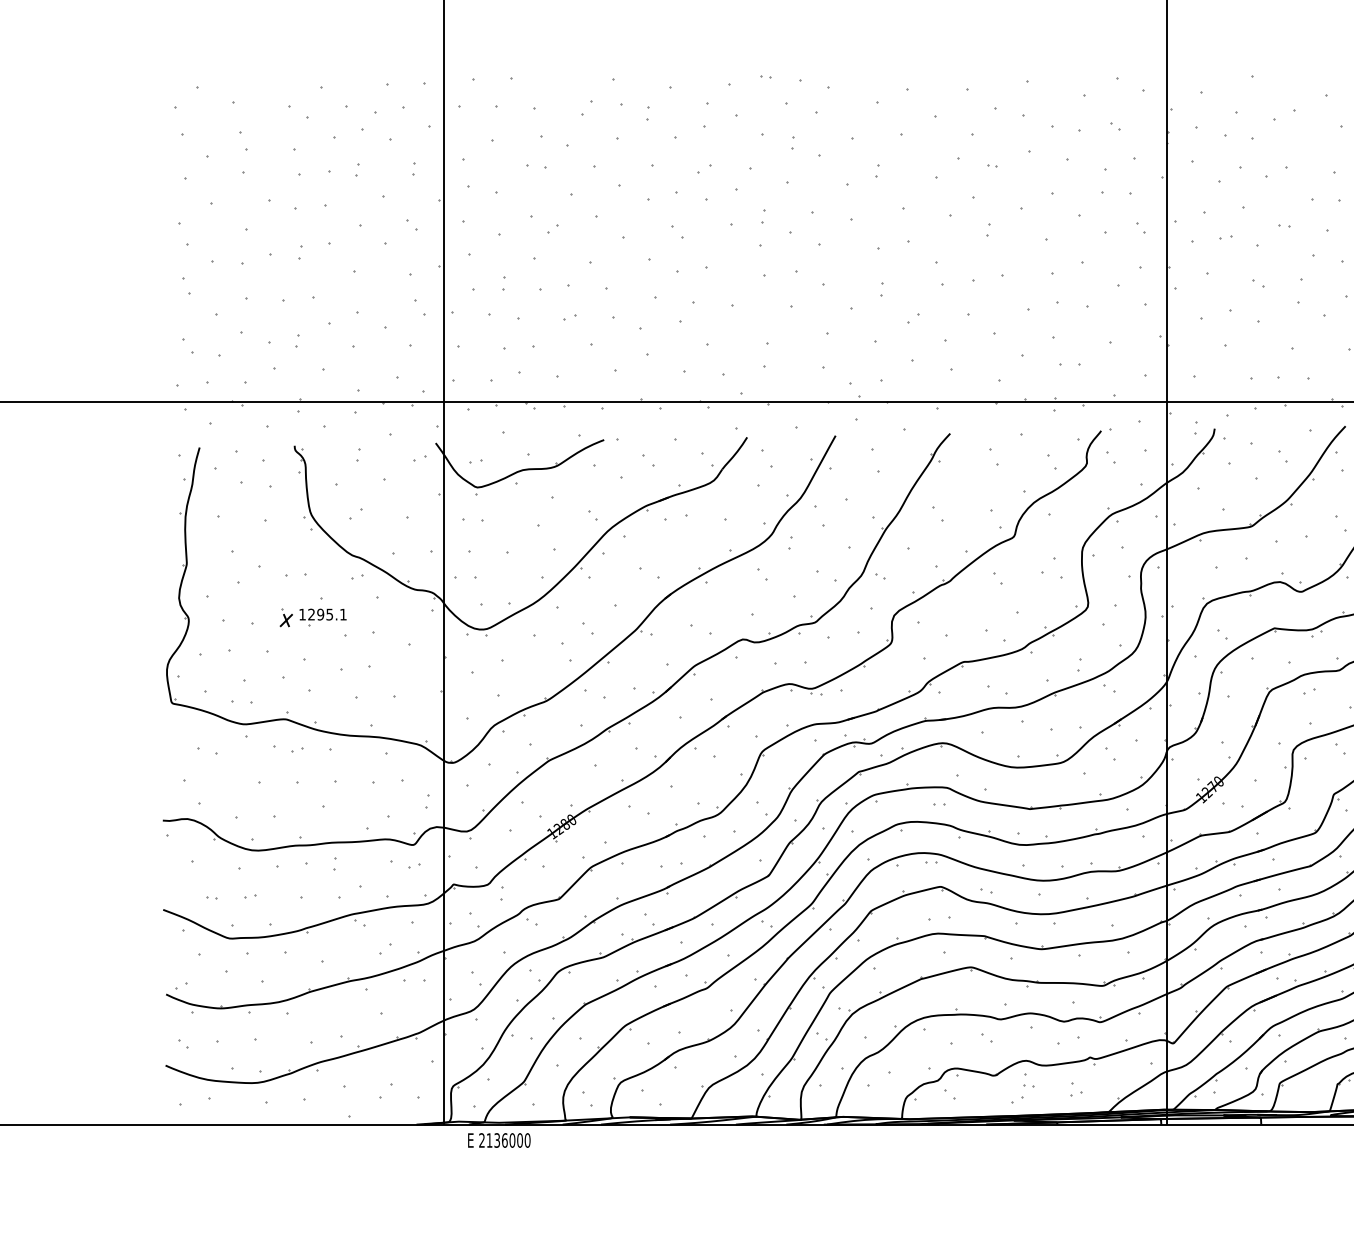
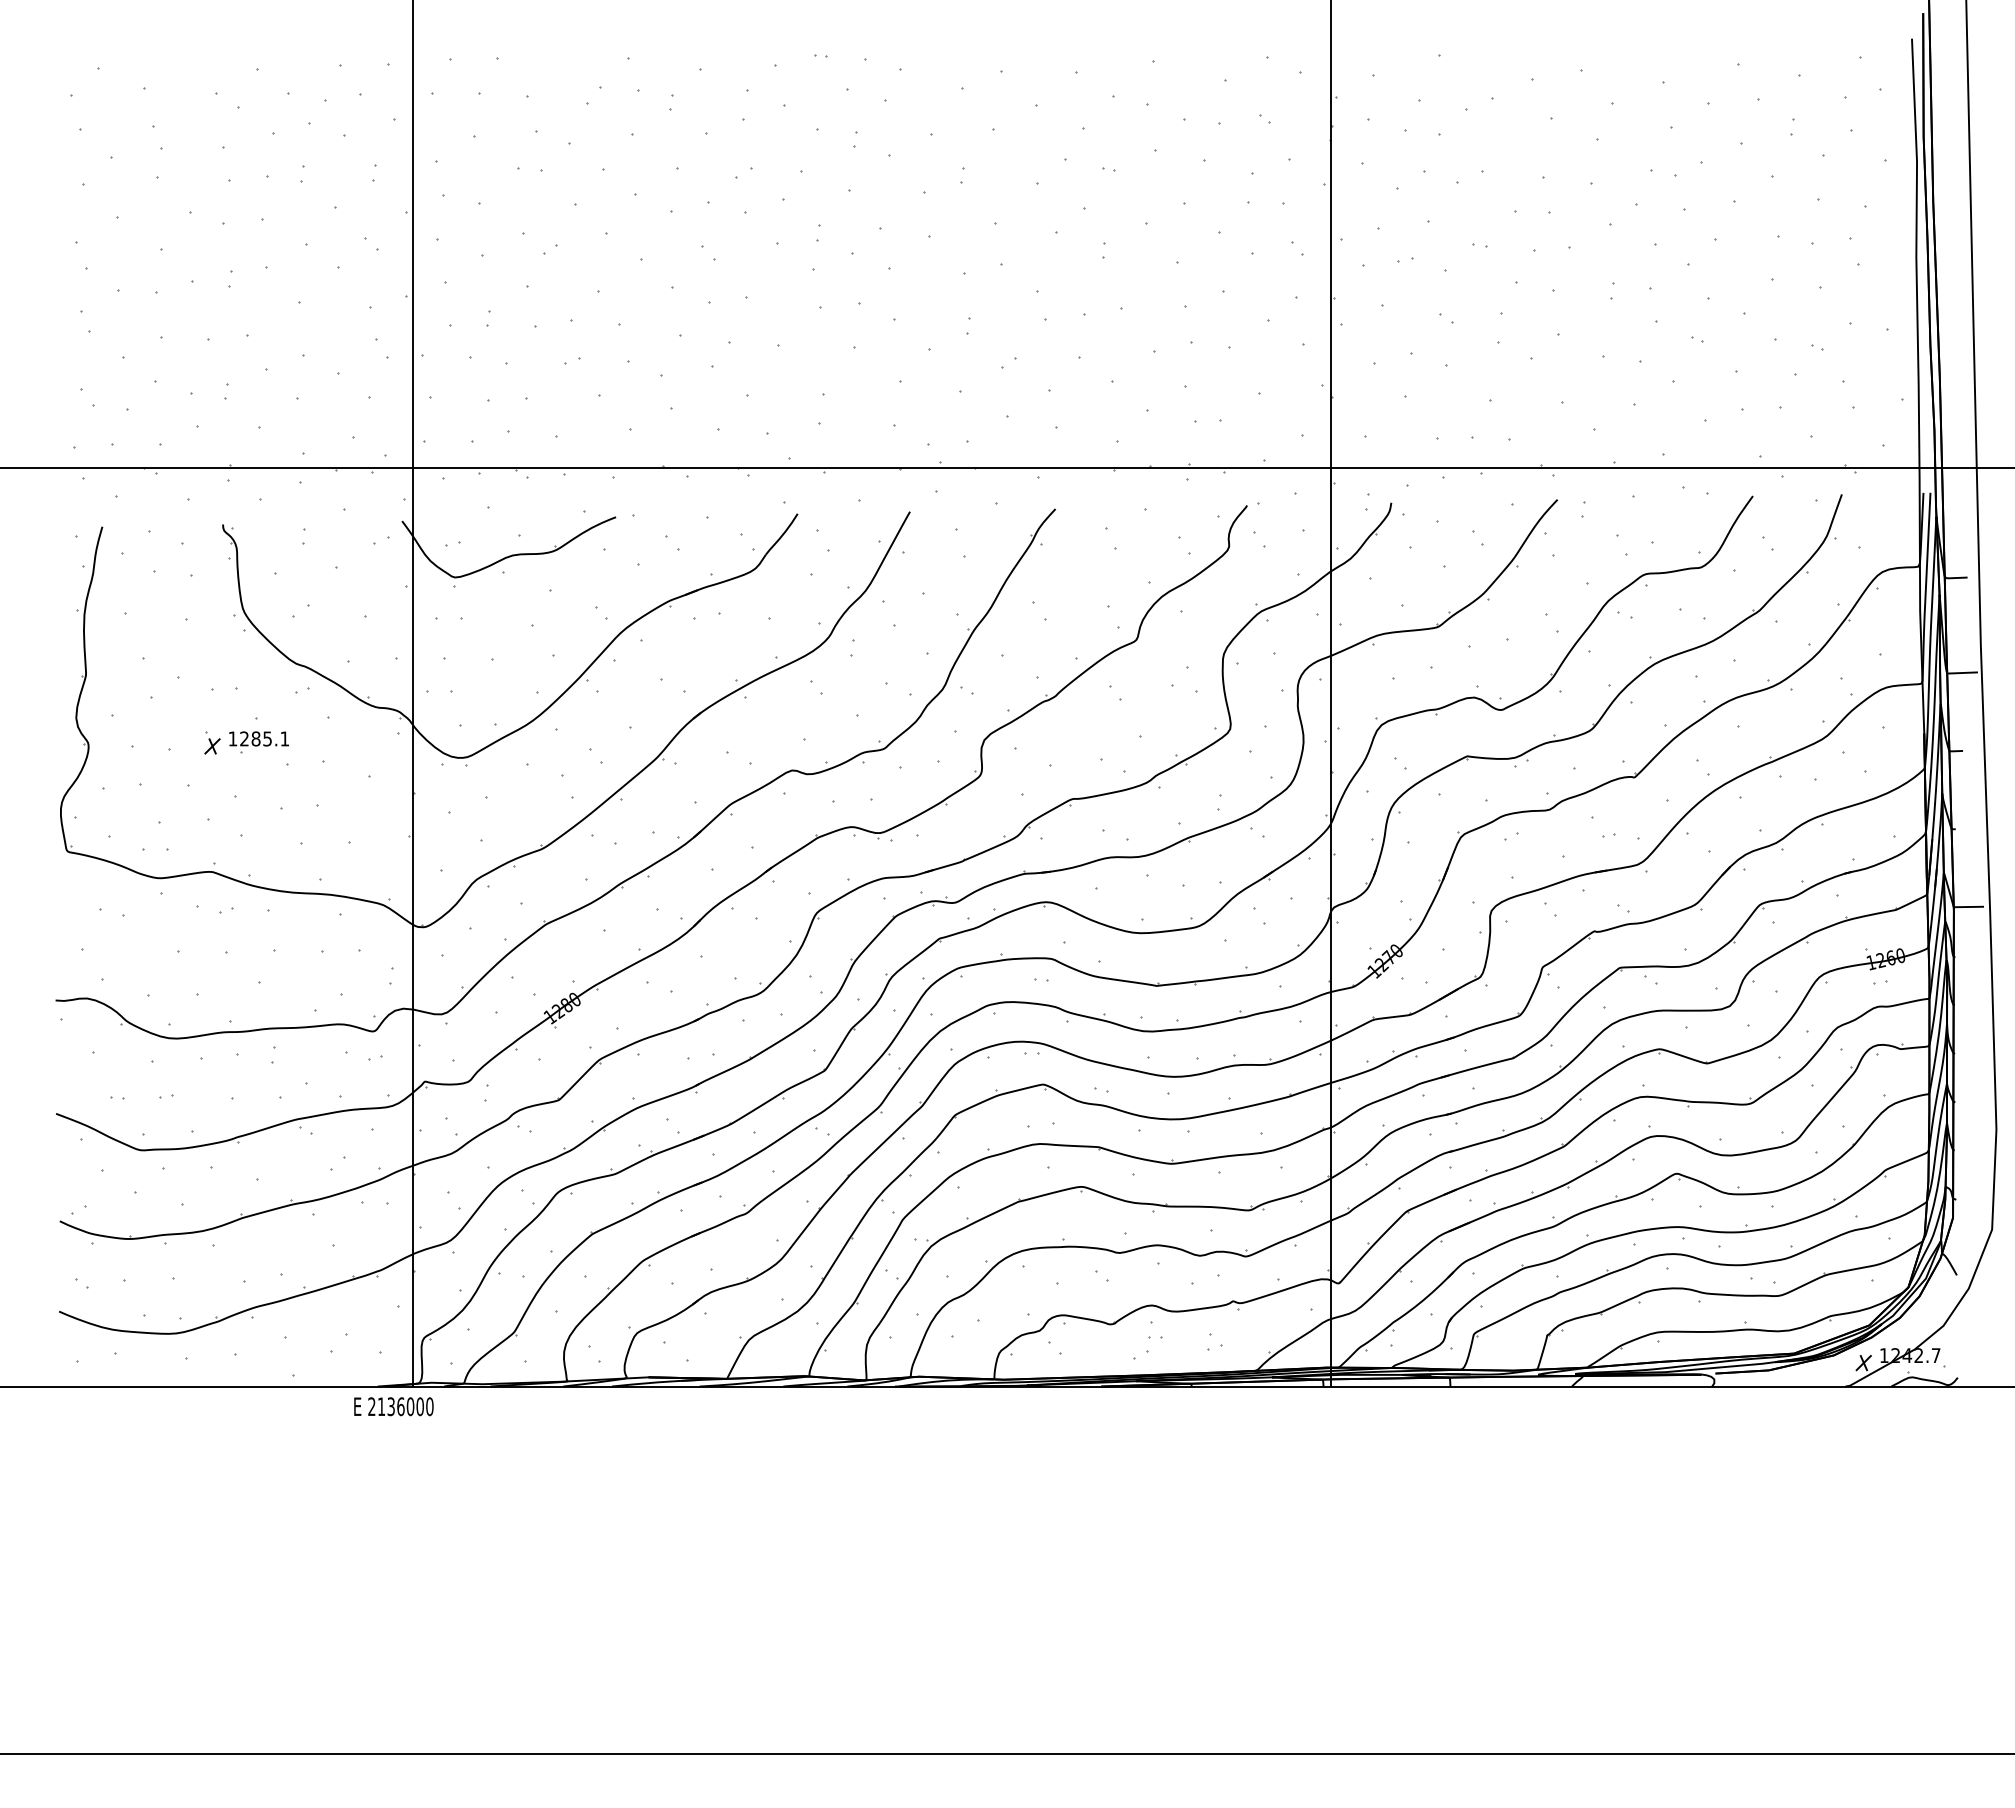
text: (320, 614) -> (255, 738), 1295.1 -> 1285.1
text: (499, 1140) -> (393, 1406), moved

